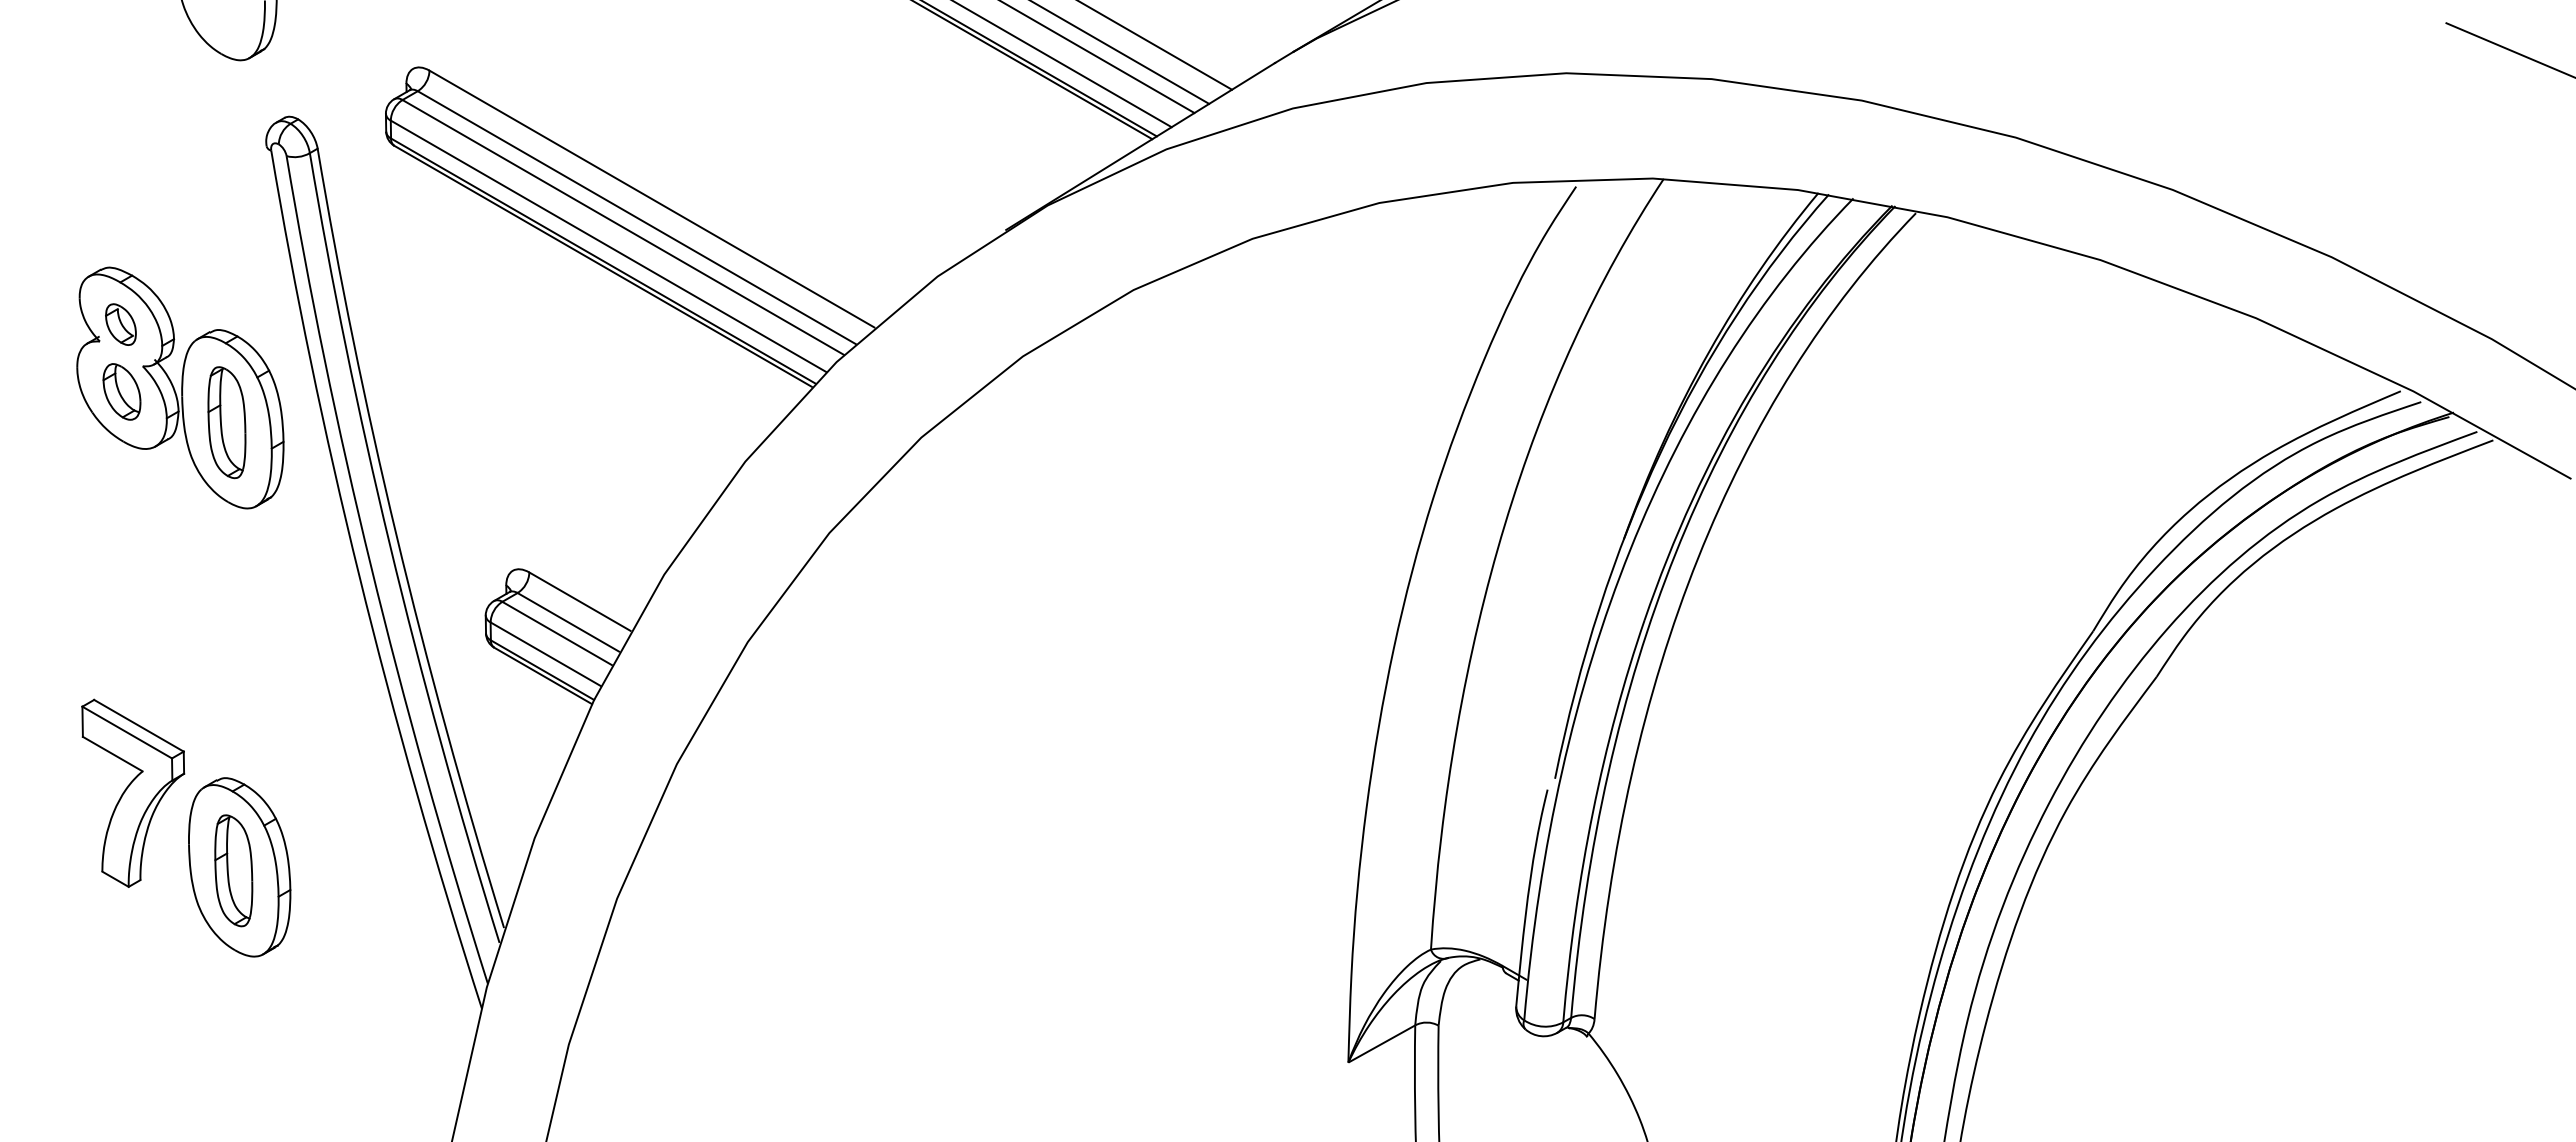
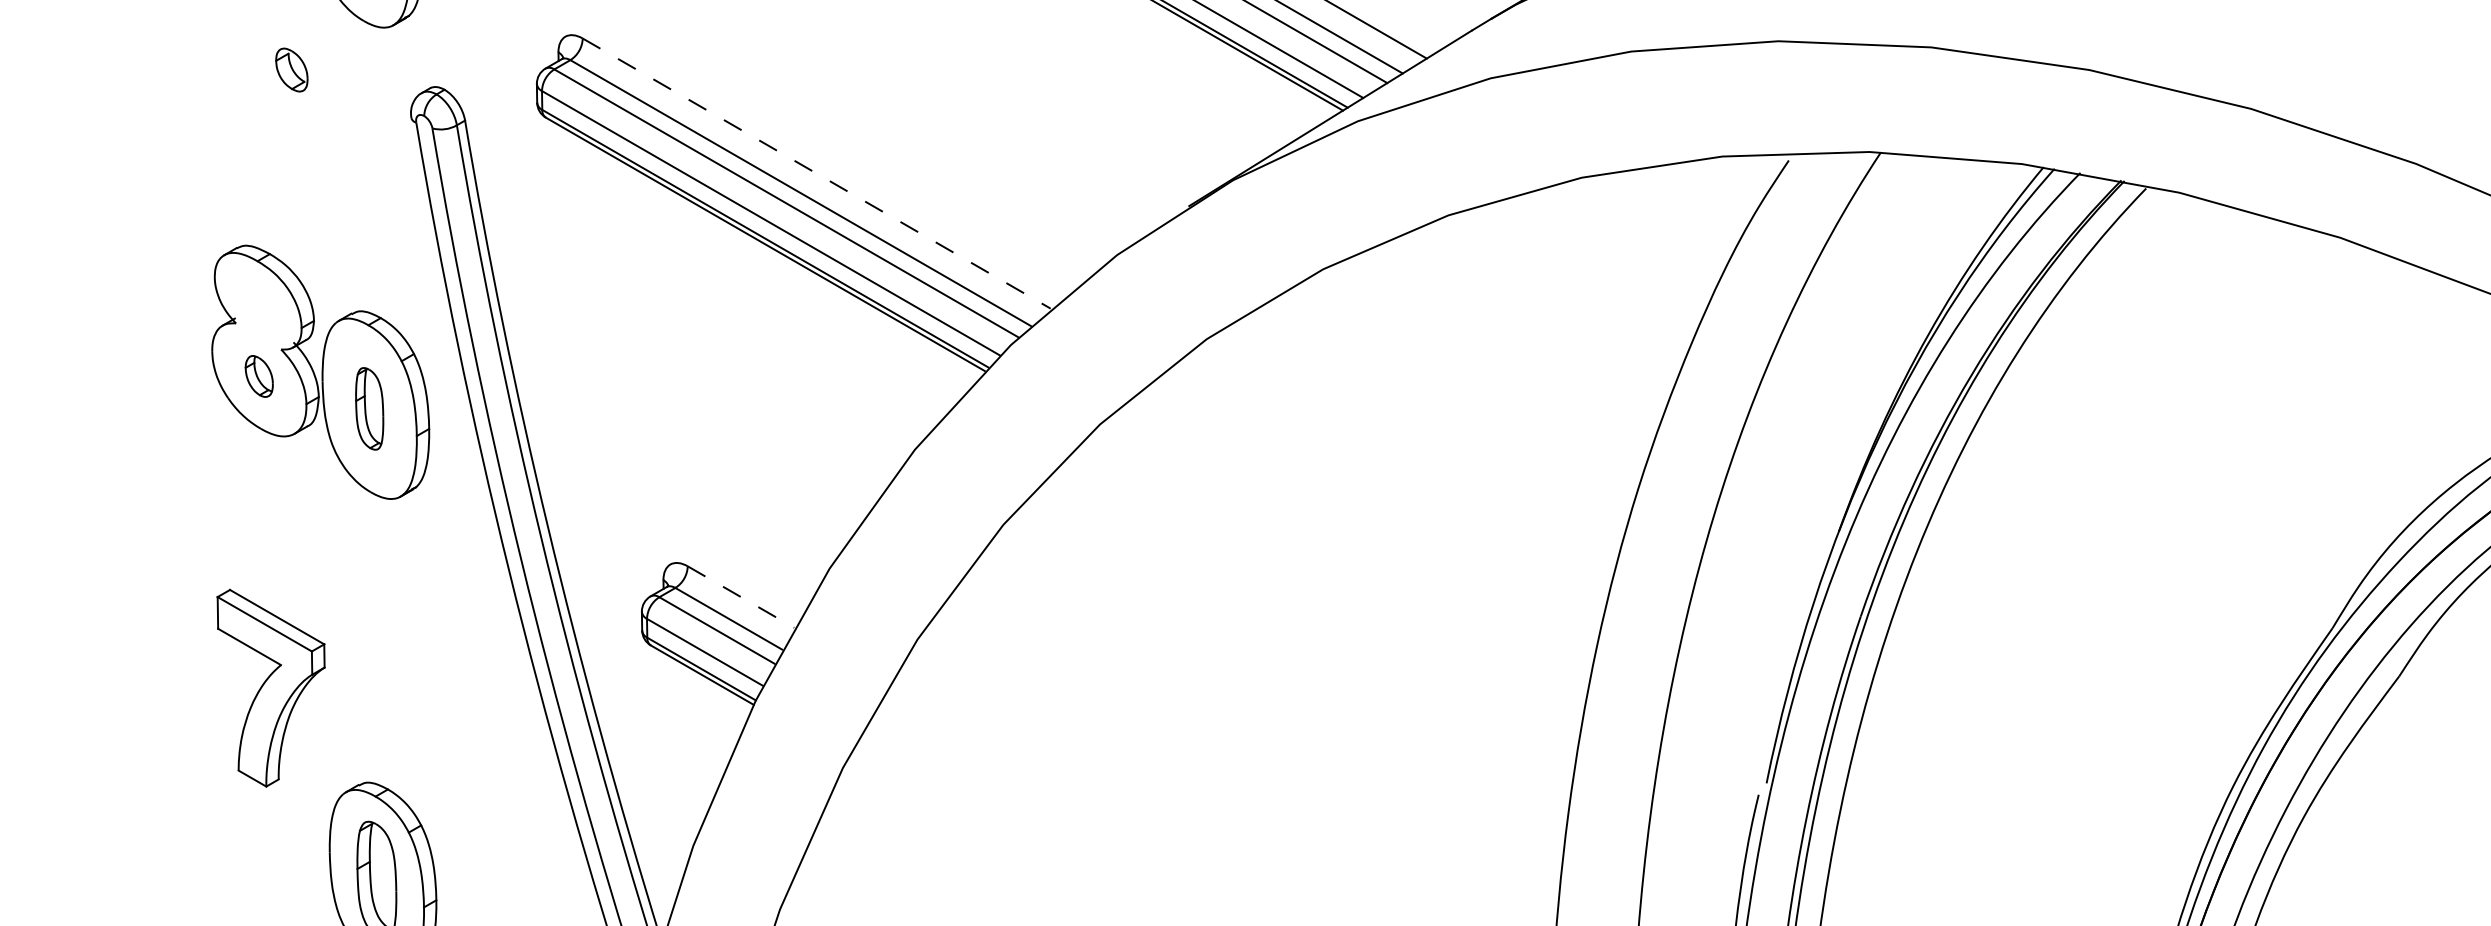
line: (651, 199) -> (816, 174), solid -> dashed
part: (120, 324) -> (291, 69), moved
part: (121, 391) -> (258, 375), size x0.7
part: (226, 422) -> (369, 408), size x0.7
line: (580, 601) -> (741, 596), solid -> dashed
part: (133, 792) -> (271, 687), moved

